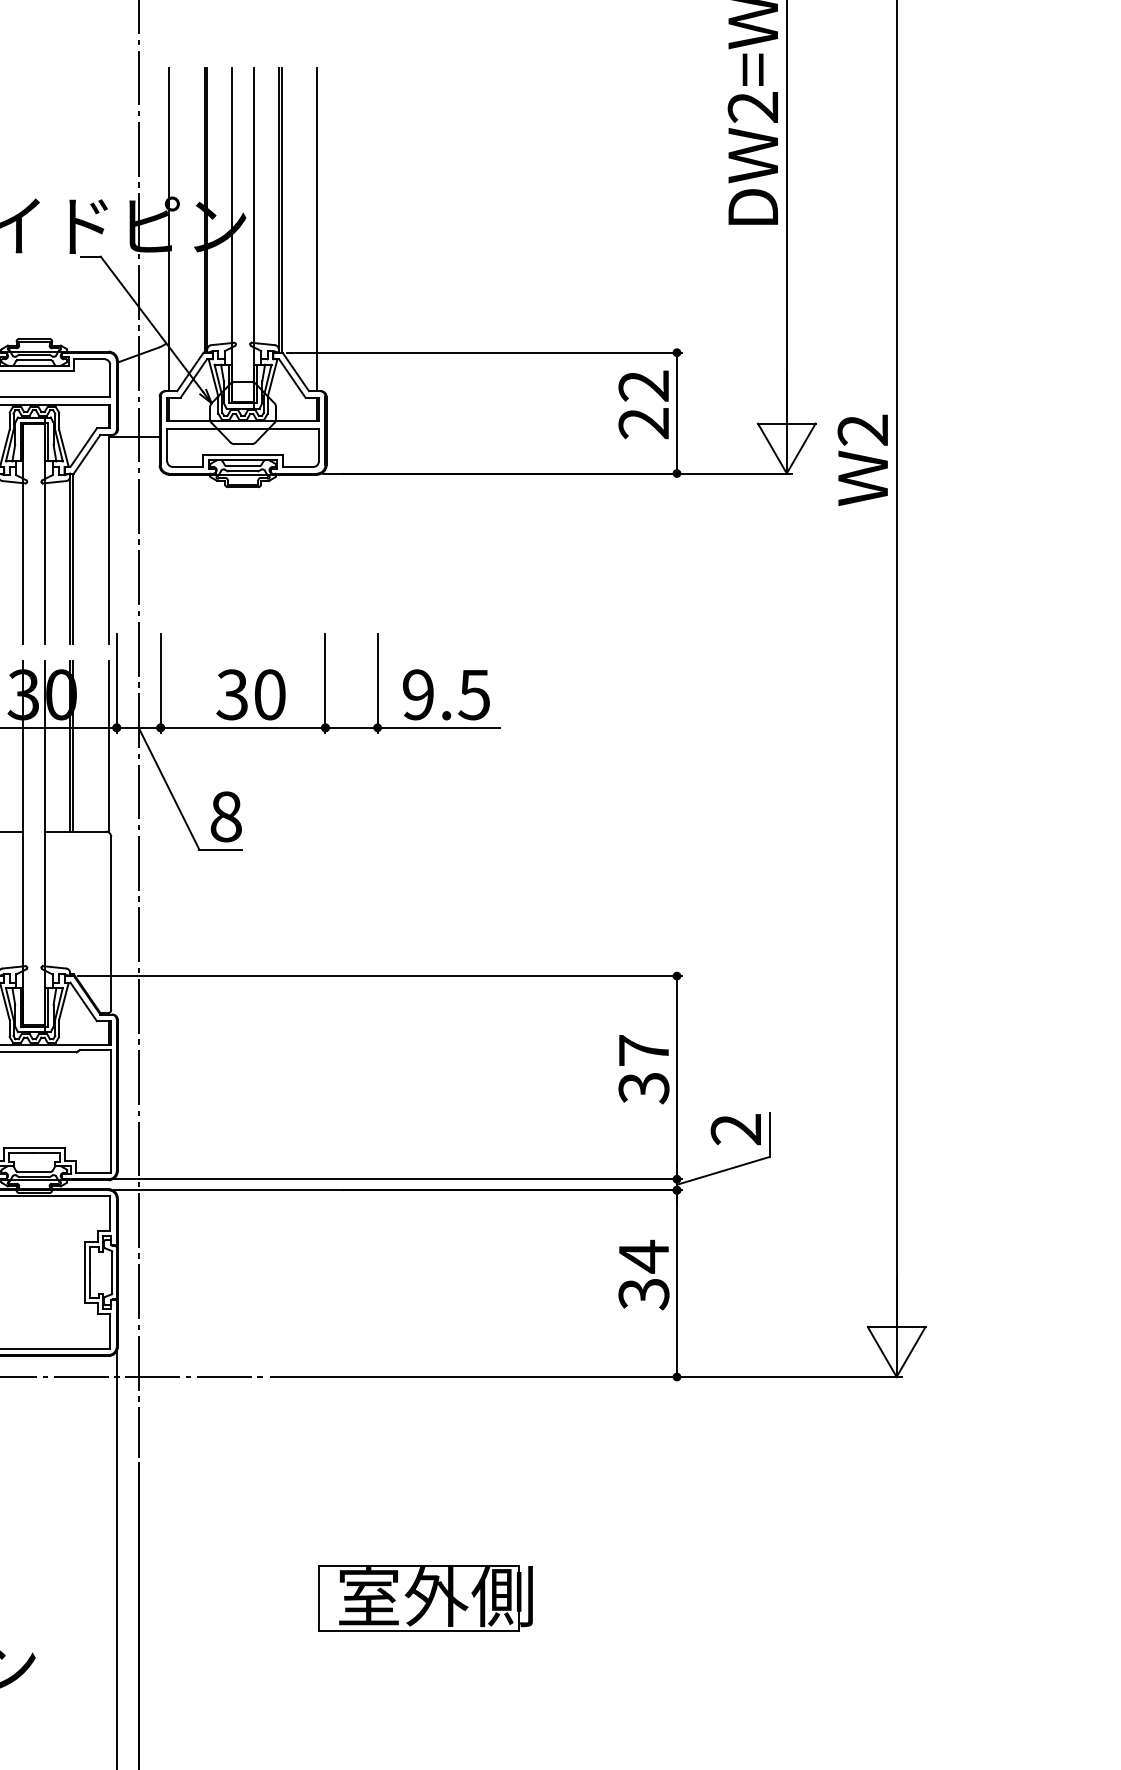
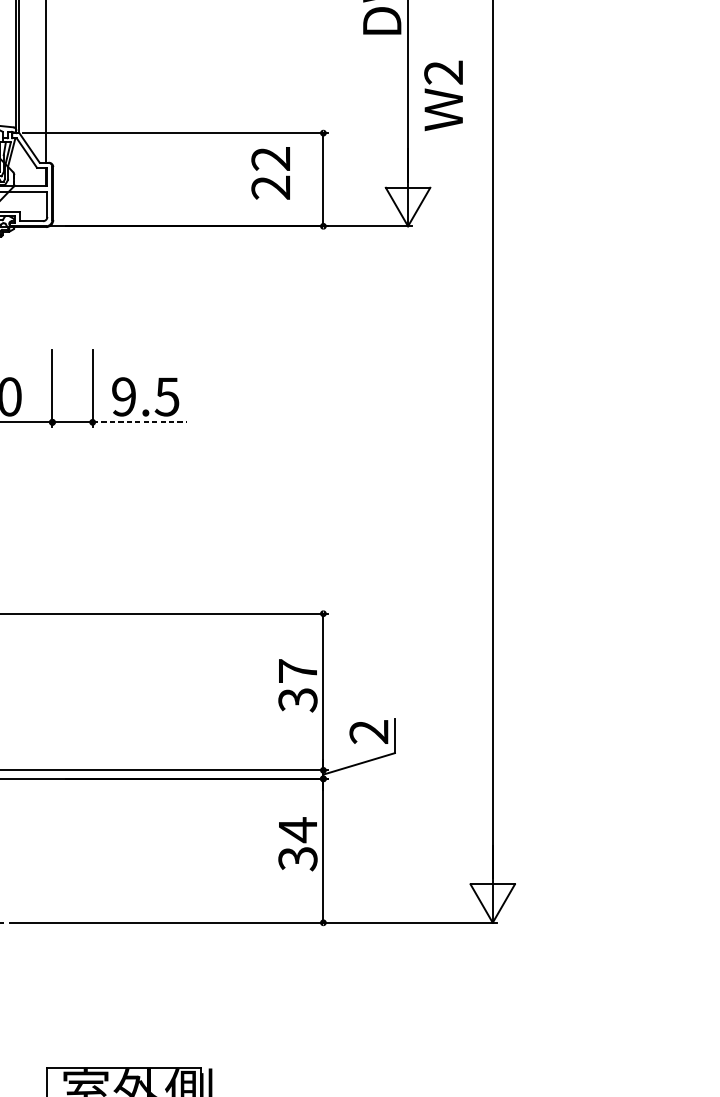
text: (643, 404) -> (270, 173), moved
text: (862, 459) -> (443, 95), moved
line: (439, 727) -> (140, 422), solid -> dashed

